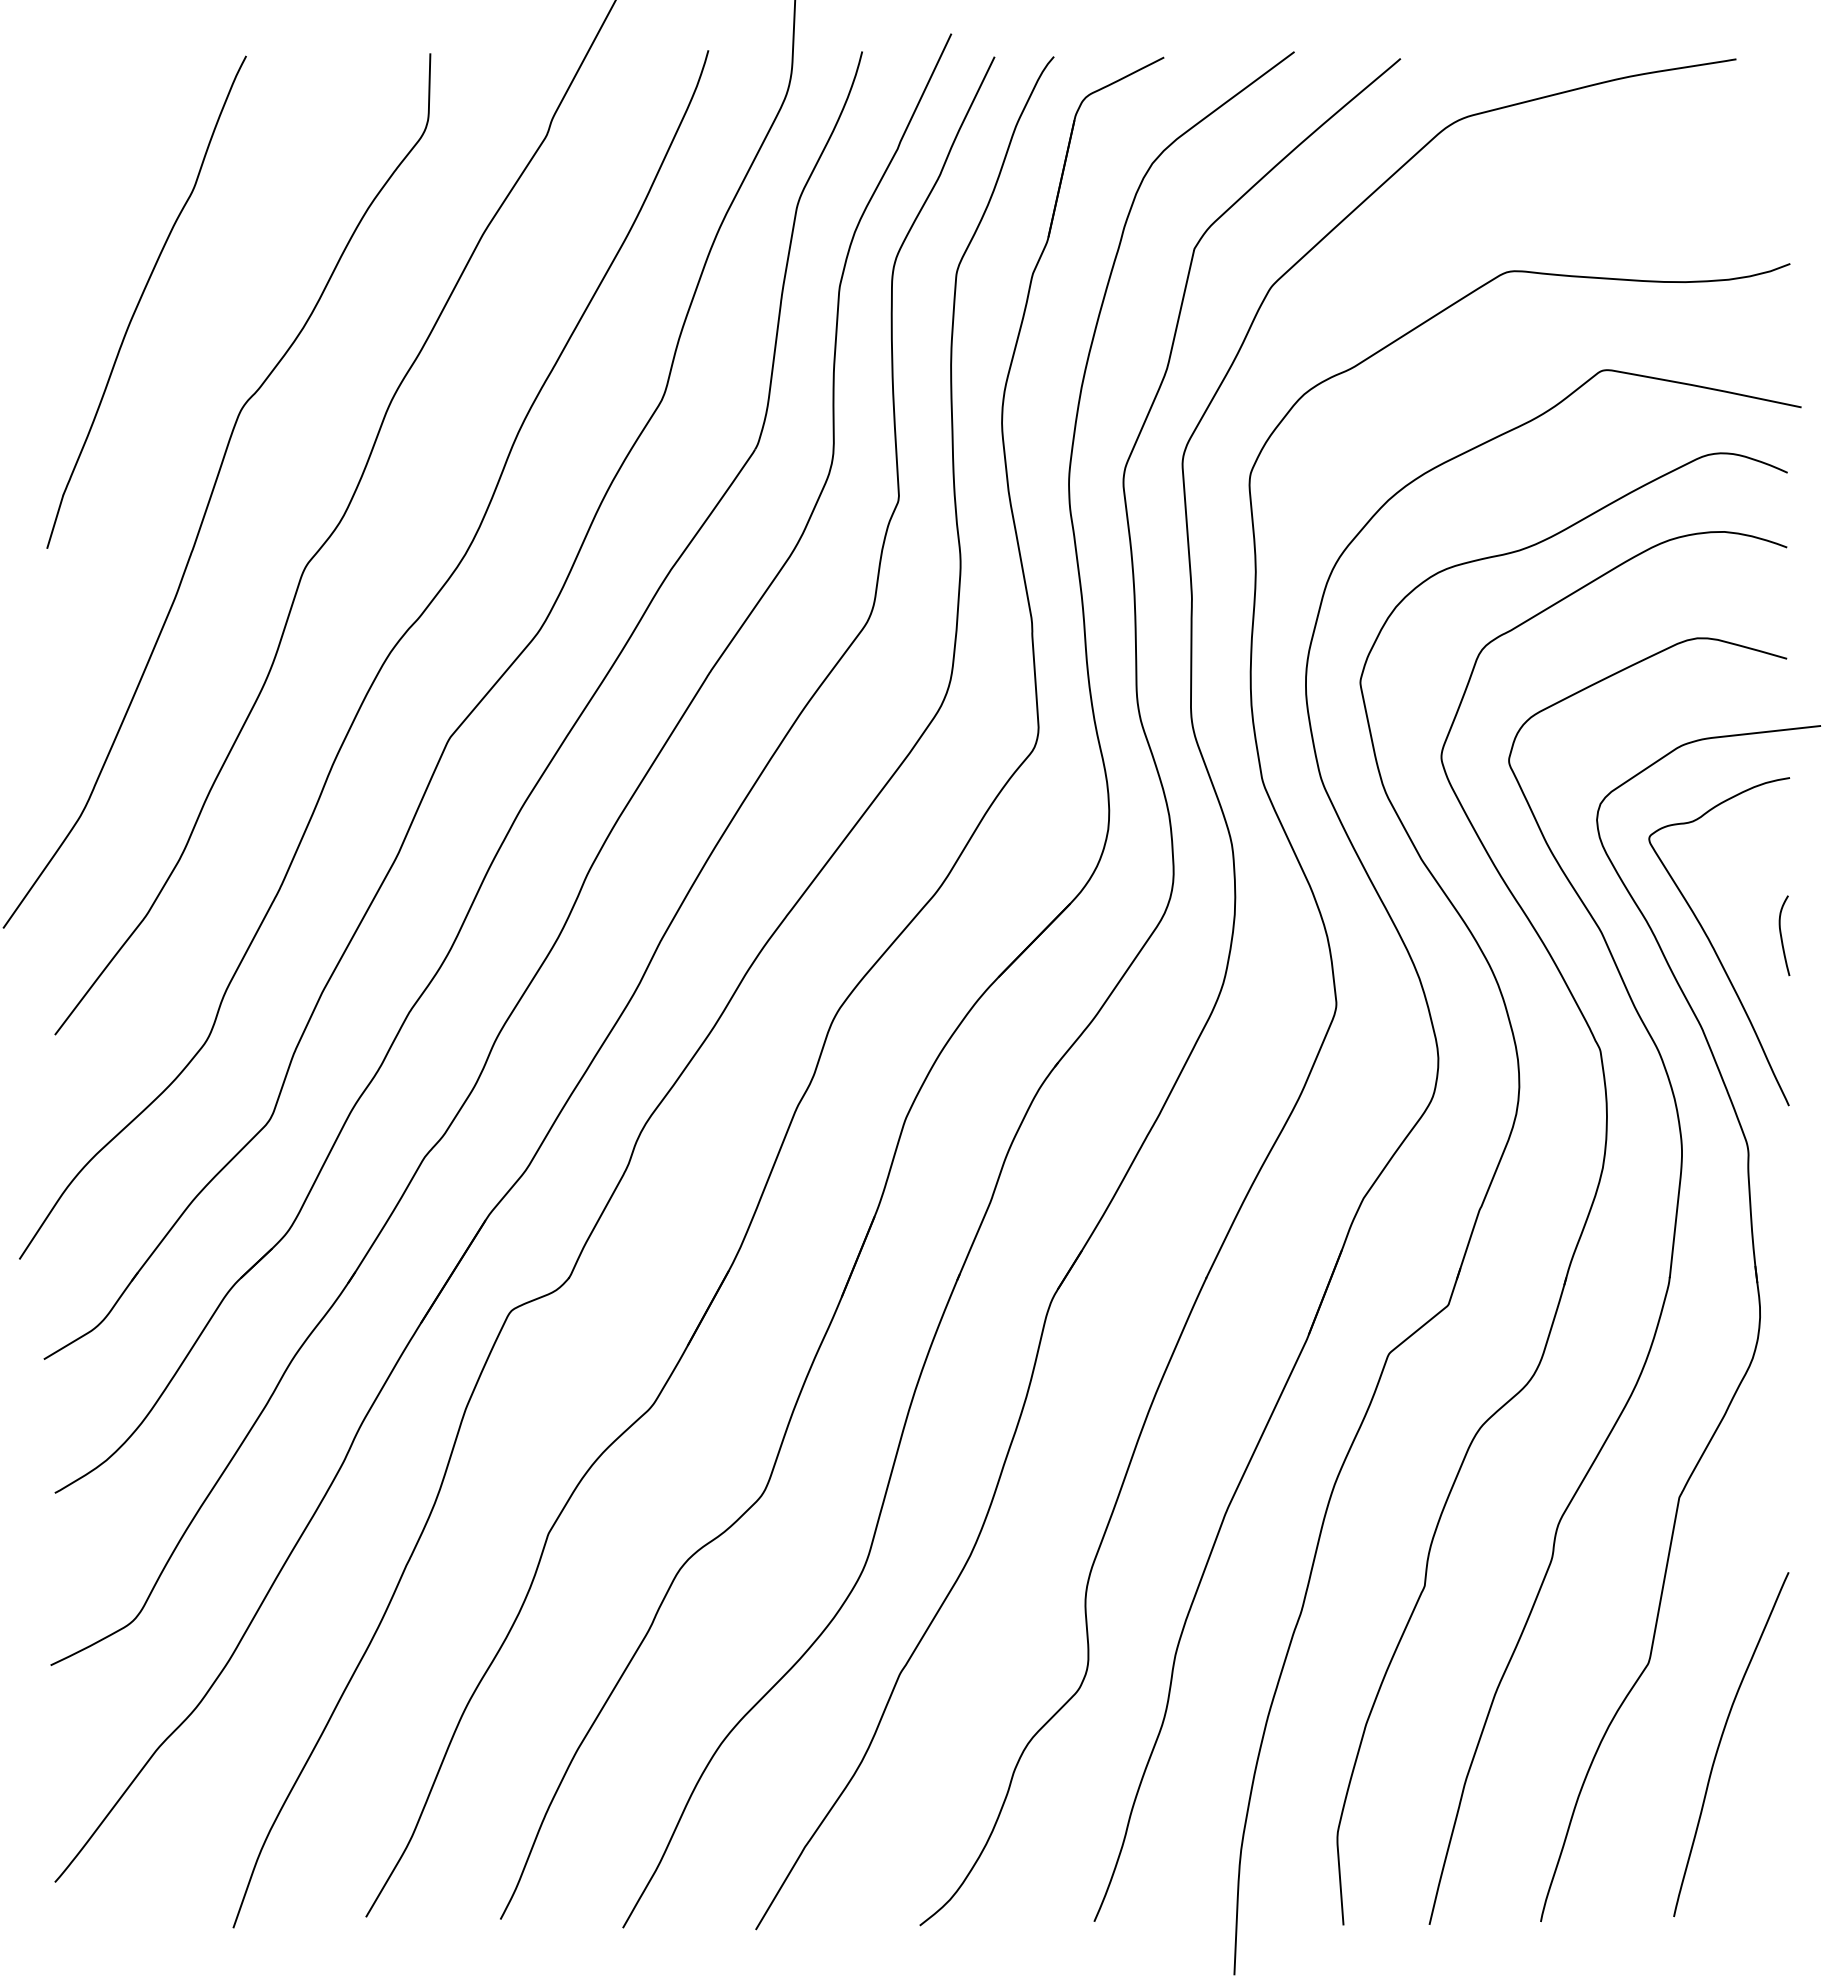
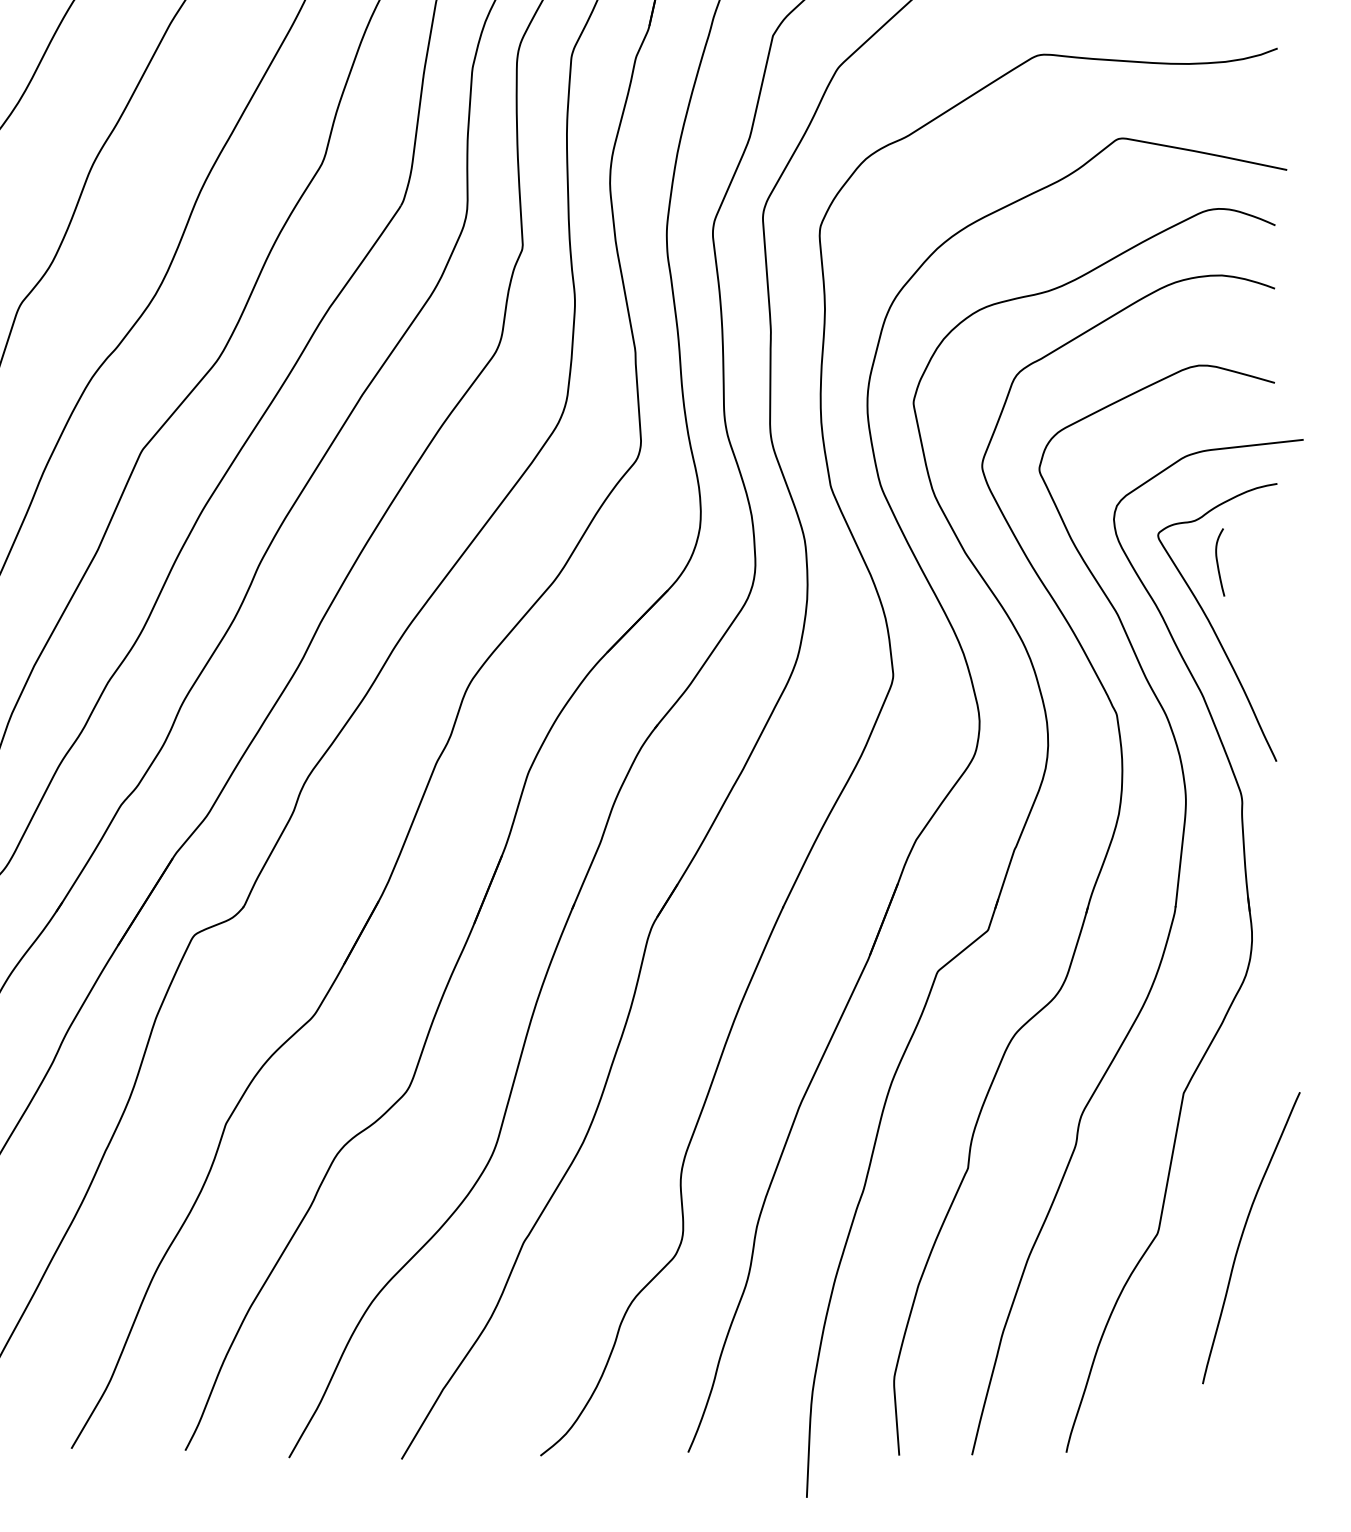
curve: (1782, 936) -> (1218, 563), moved
curve: (1721, 1741) -> (1243, 1235), moved

